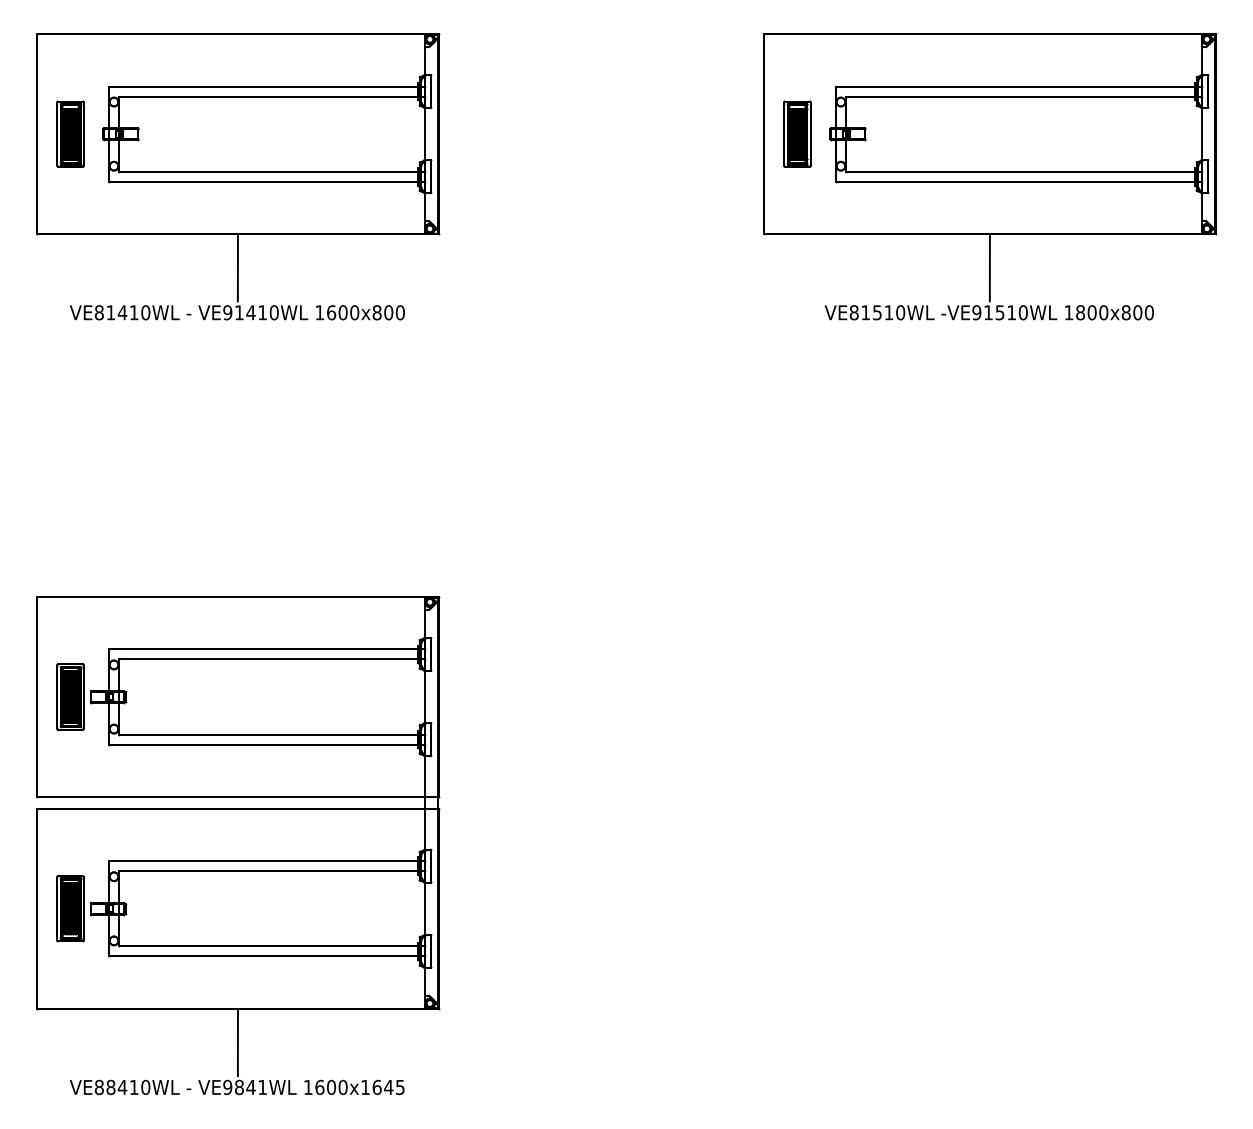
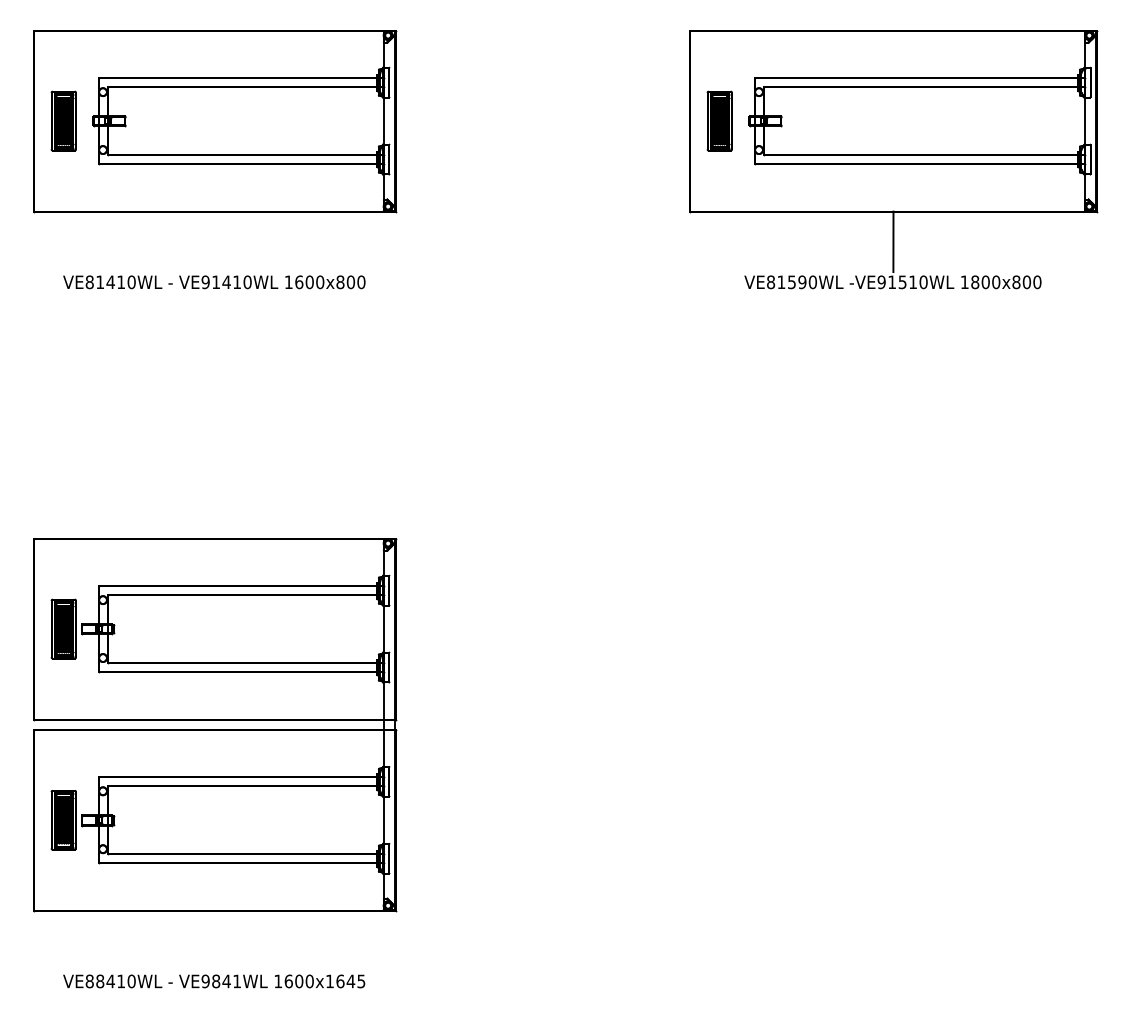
line: (237, 267) -> (214, 241), removed
text: (889, 312) -> (802, 282), VE81510WL -> VE81590WL
line: (237, 1042) -> (214, 940), removed

